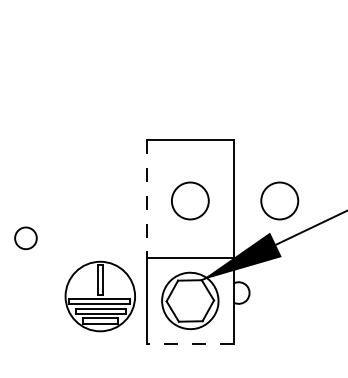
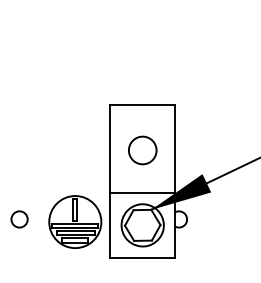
line: (147, 198) -> (110, 148), dashed -> solid
circle: (279, 201) -> (209, 150), removed
circle: (25, 238) -> (19, 219), moved
line: (190, 343) -> (142, 257), dashed -> solid

